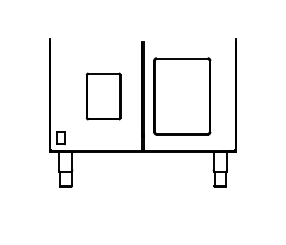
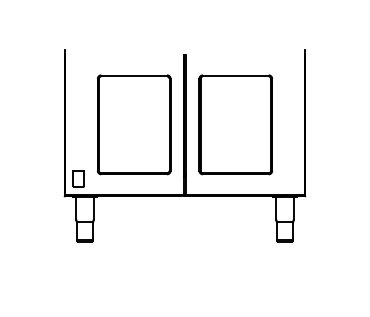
part: (103, 96) -> (133, 124), size x1.67

